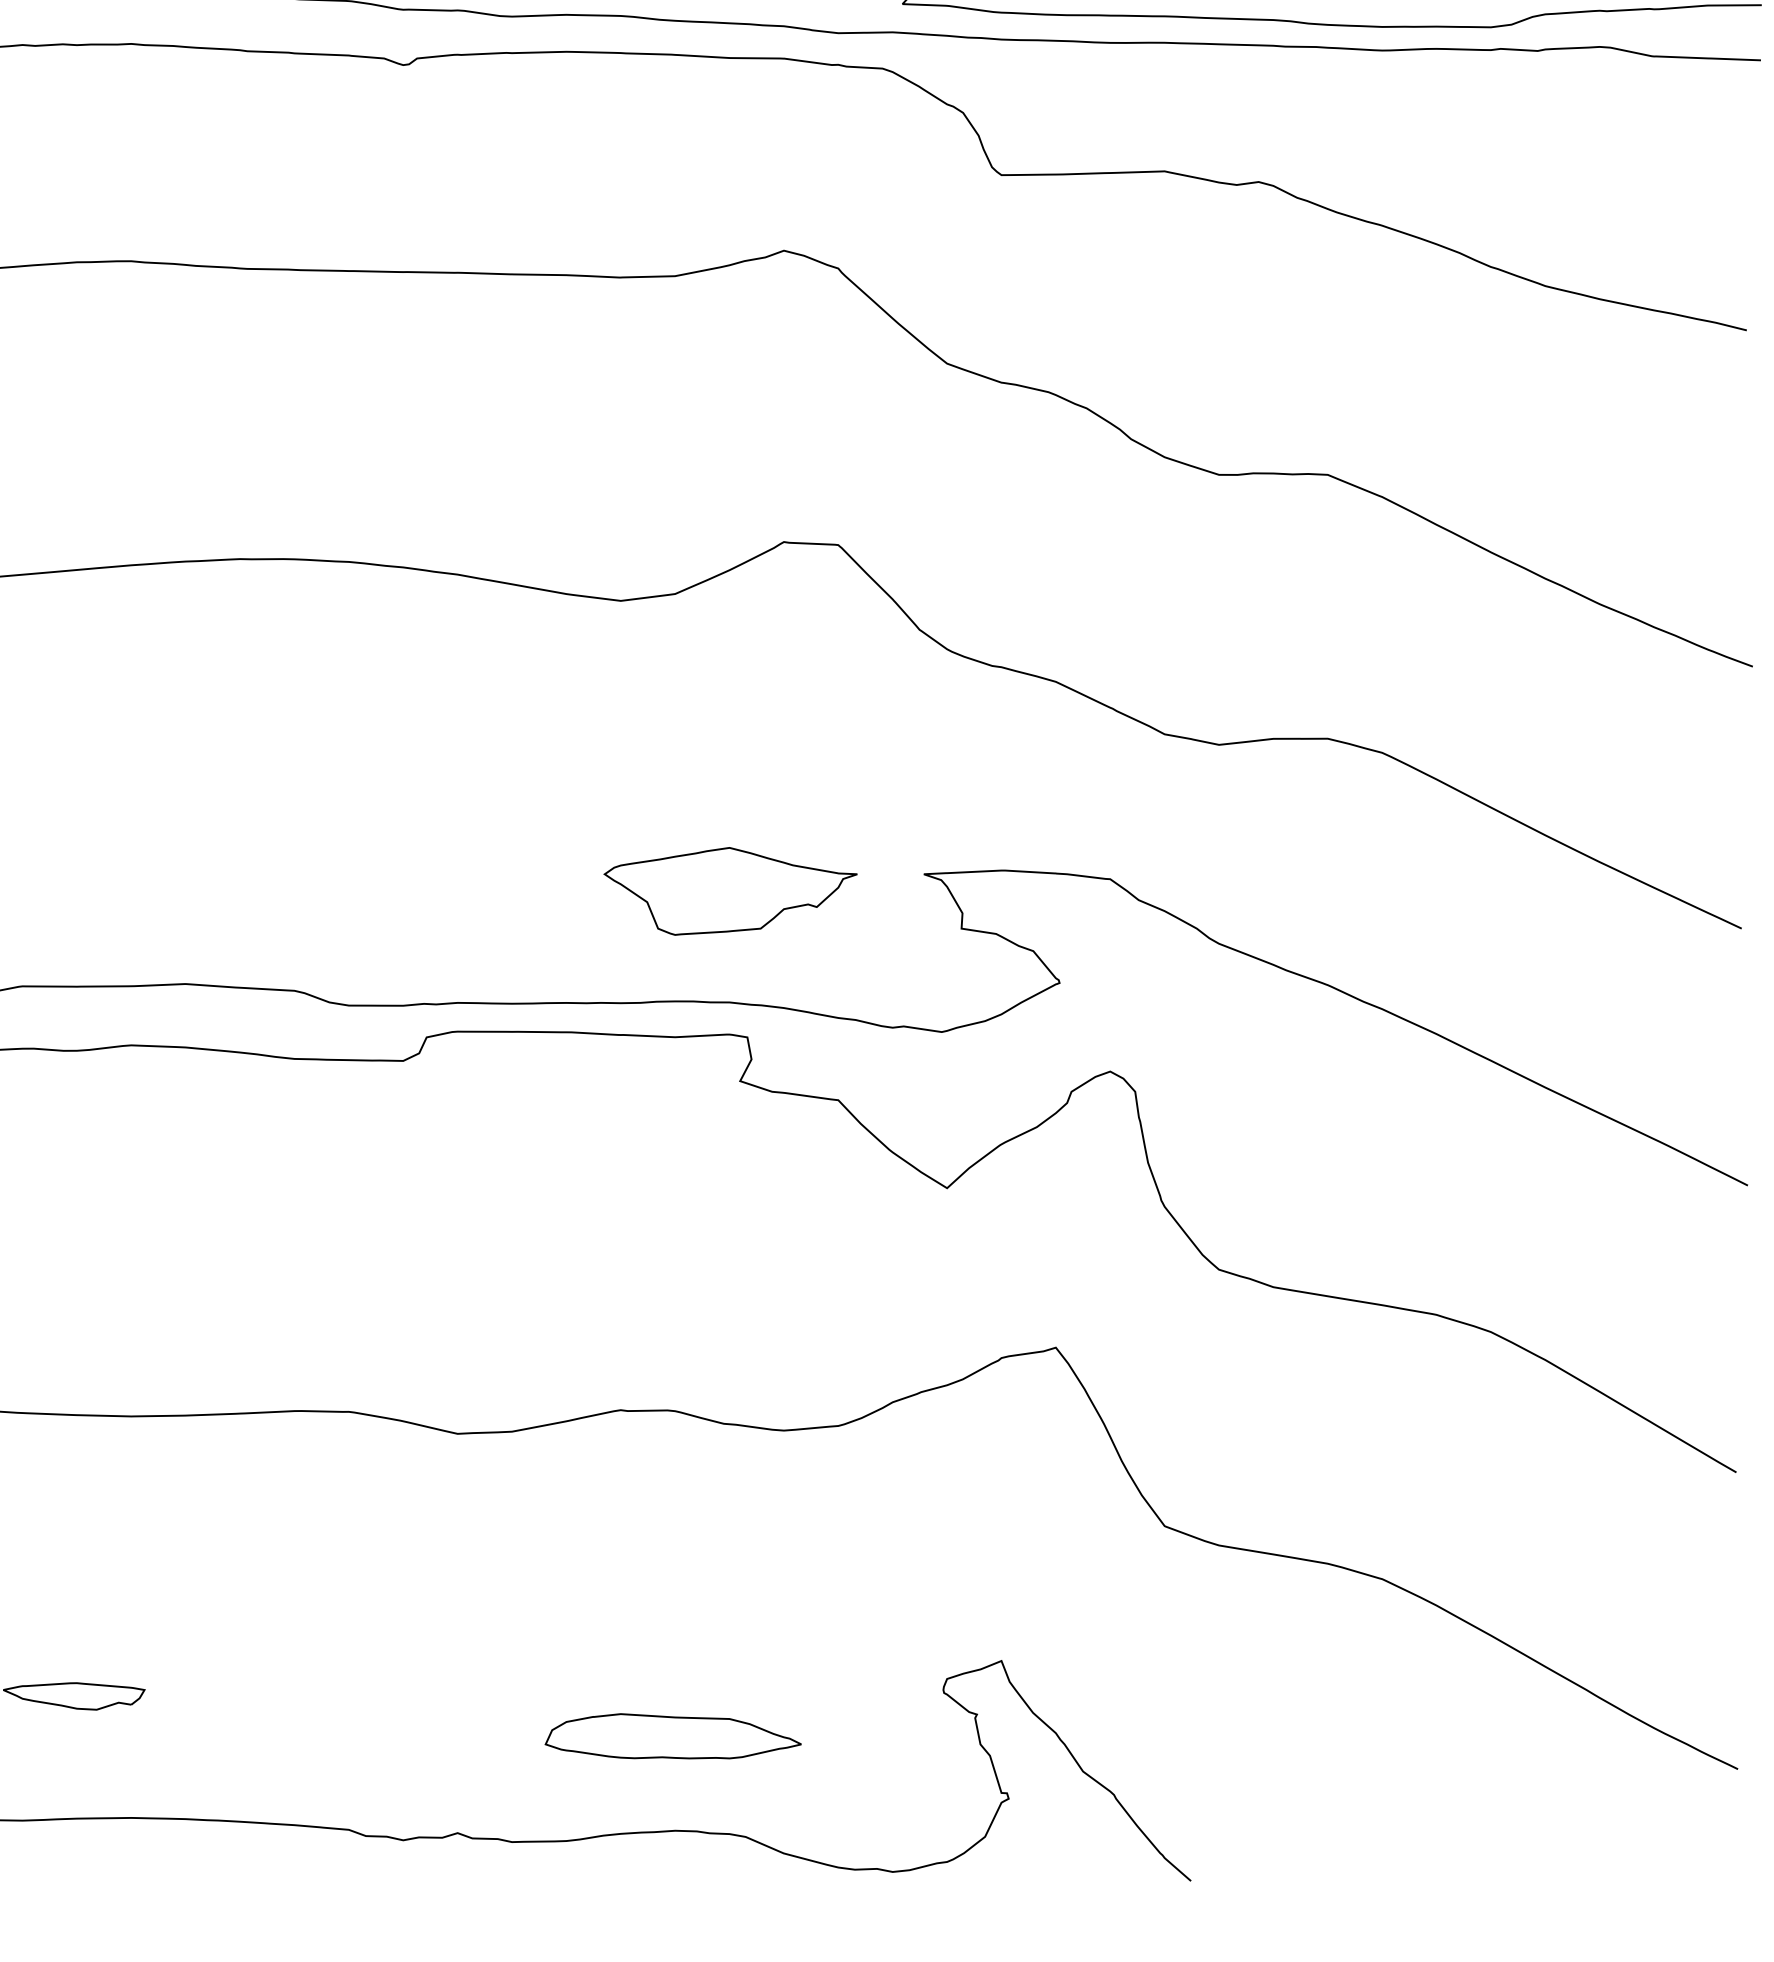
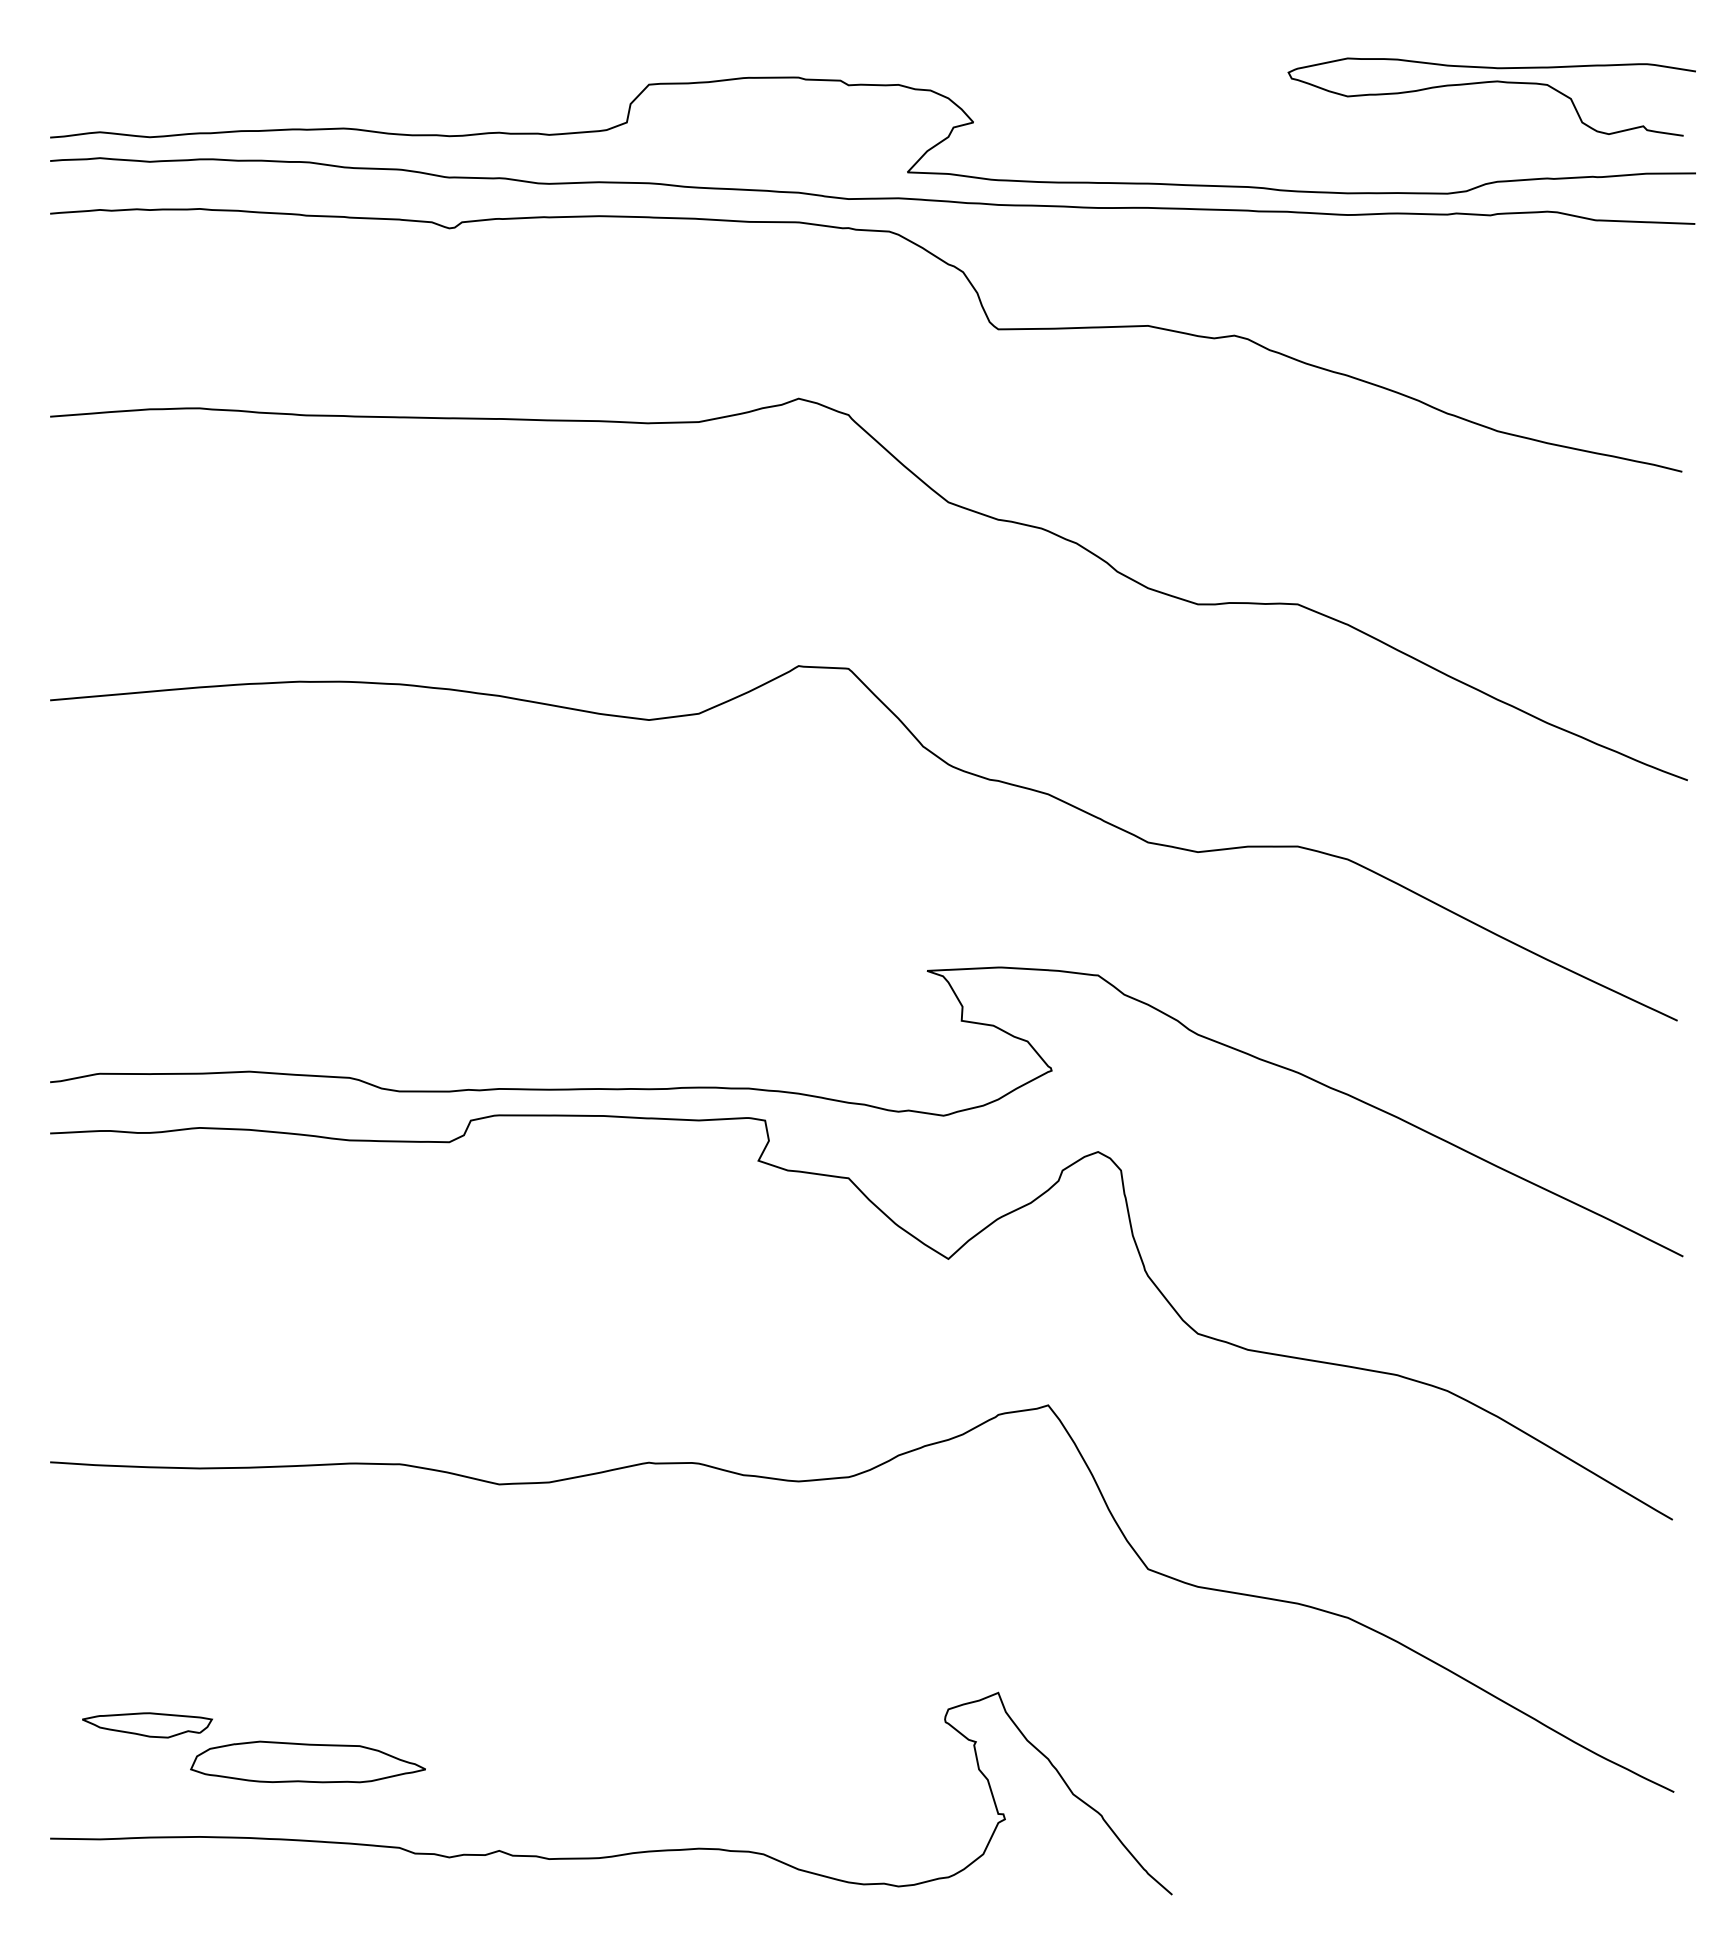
part: (730, 891) -> (749, 986), removed
part: (672, 1735) -> (307, 1761), moved

